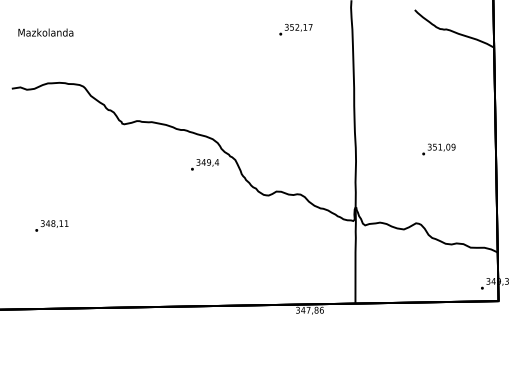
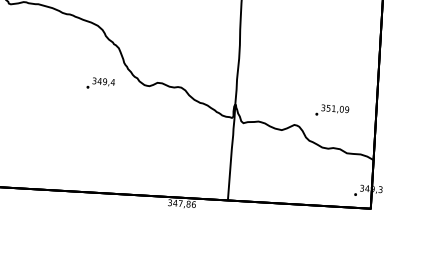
text: (438, 149) -> (331, 110), moved
text: (205, 164) -> (101, 83), moved

